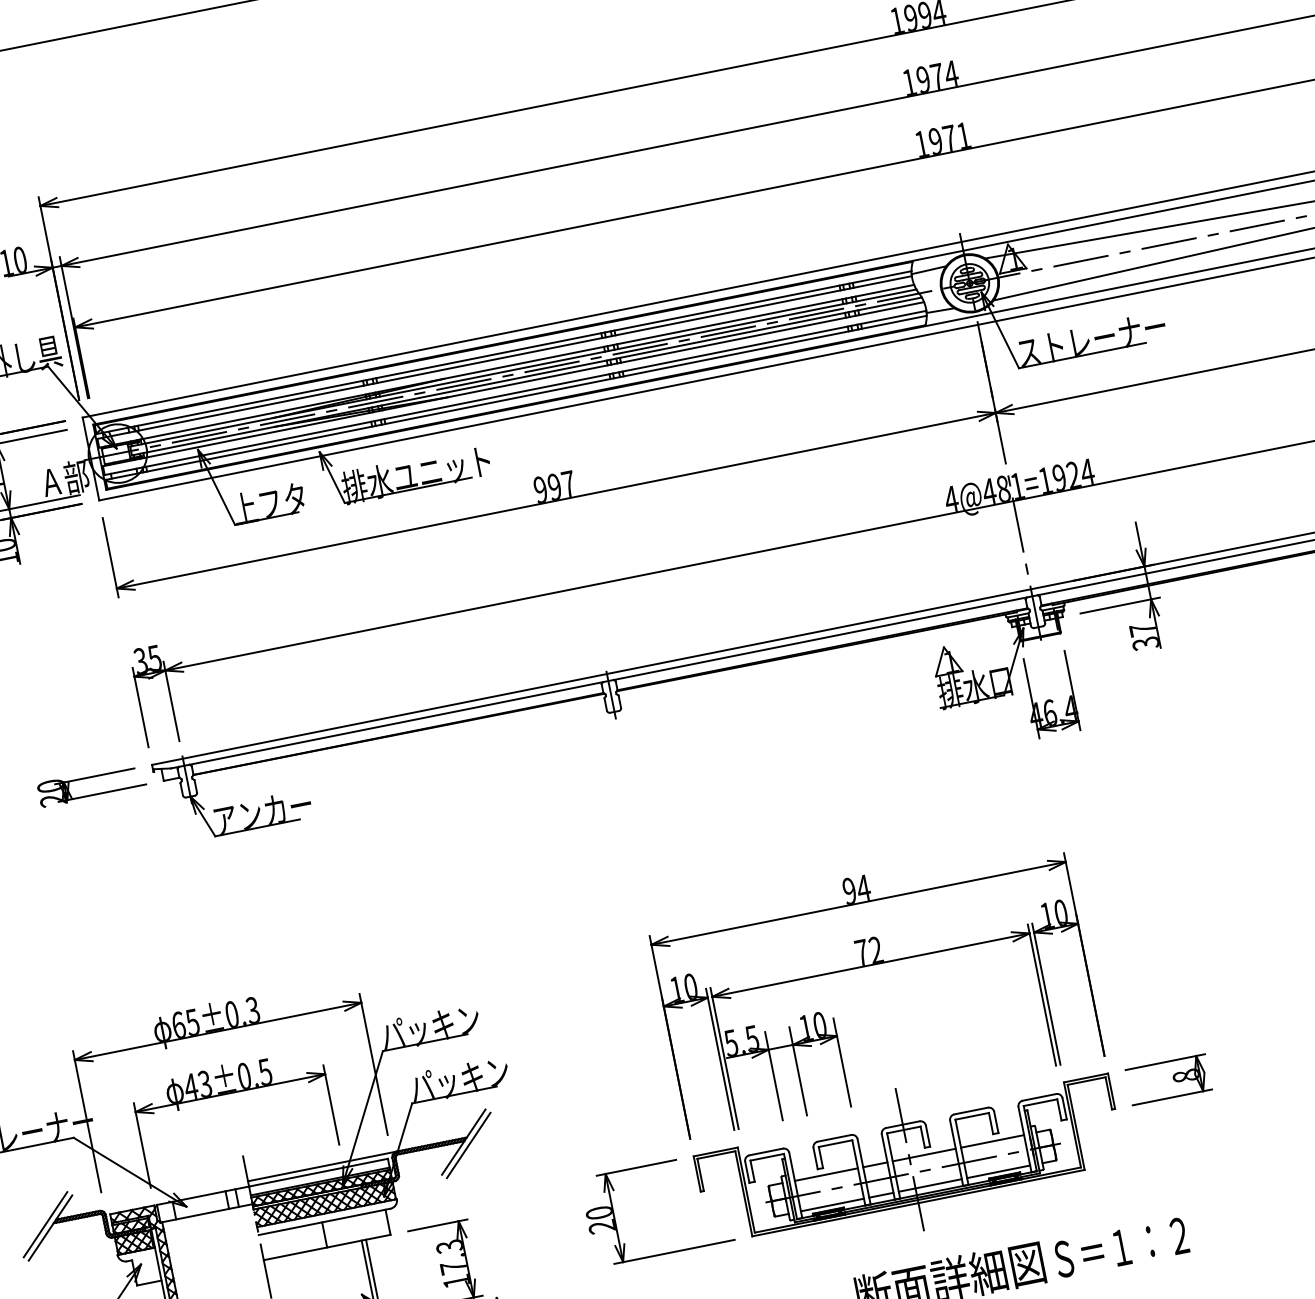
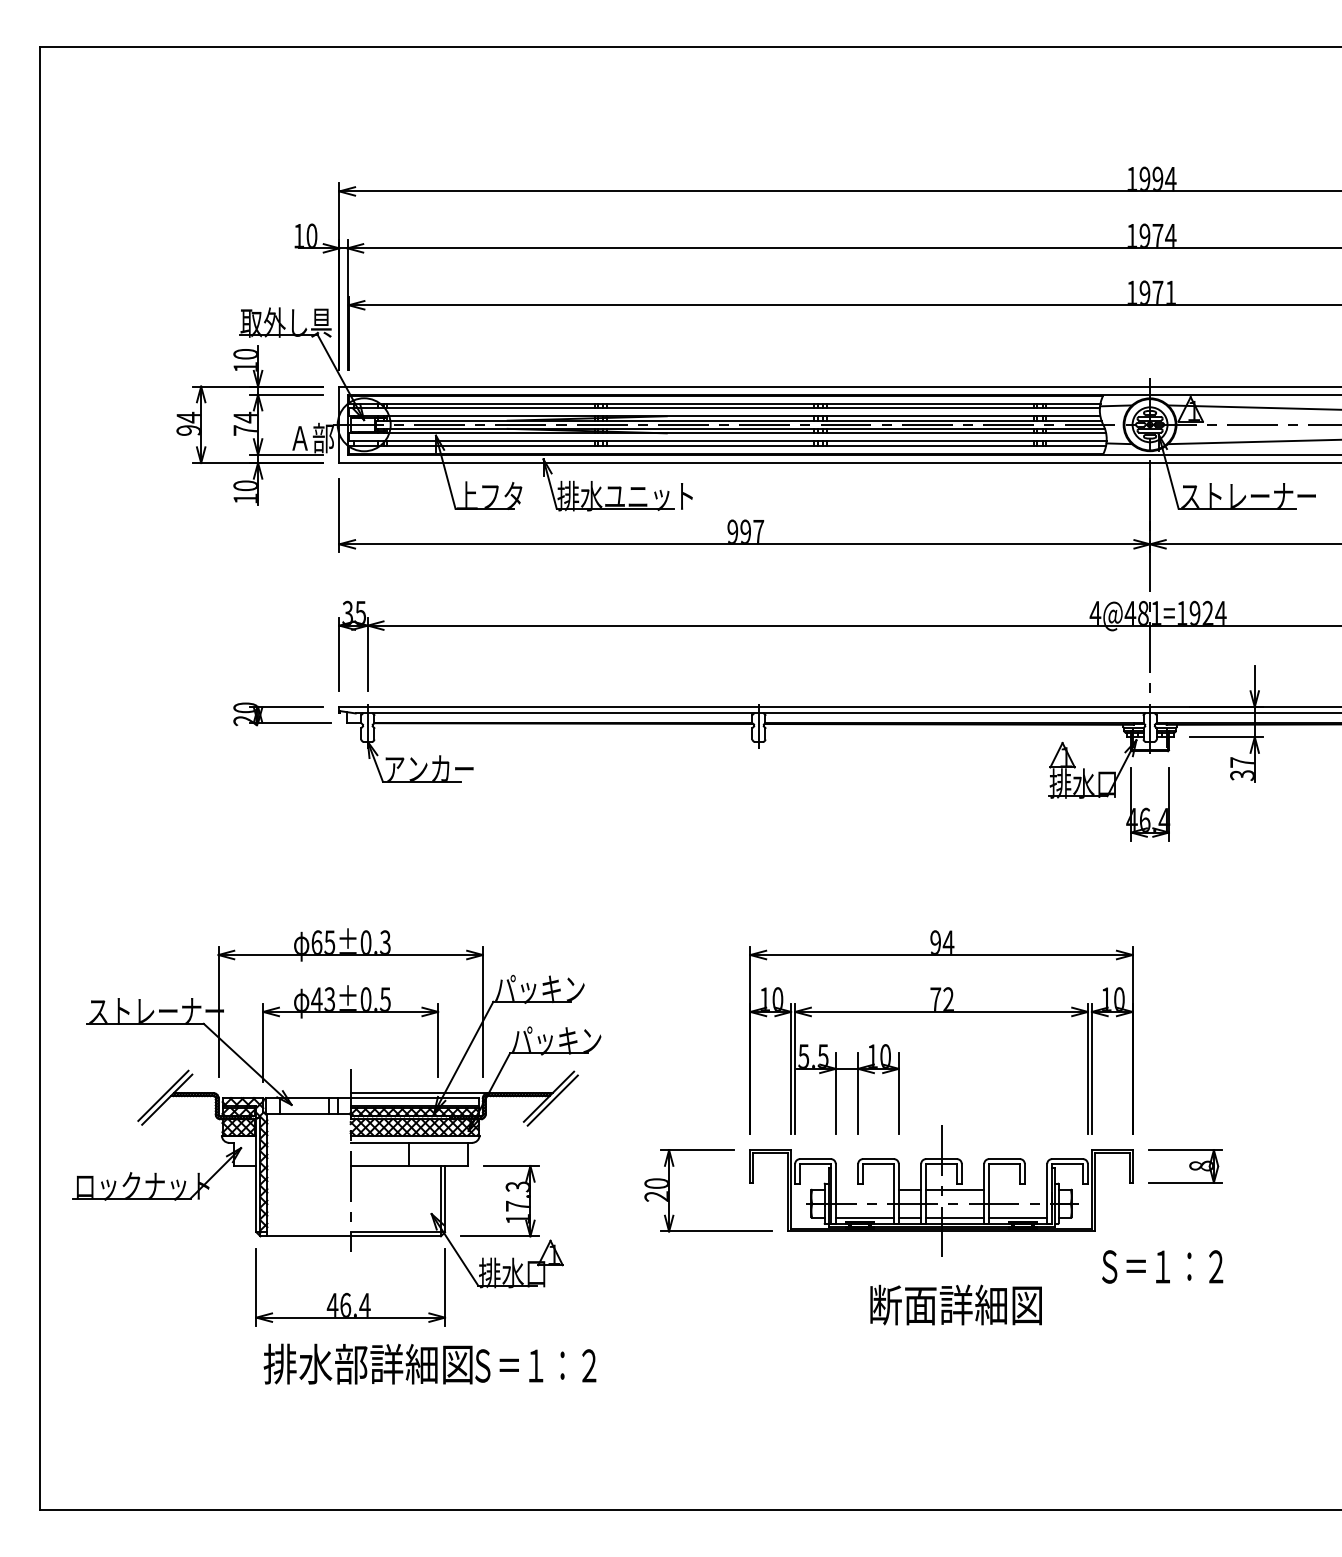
line: (992, 1140) -> (1018, 1189), removed
line: (825, 1174) -> (864, 1189), removed
text: (1121, 1247) -> (1162, 1266), moved

